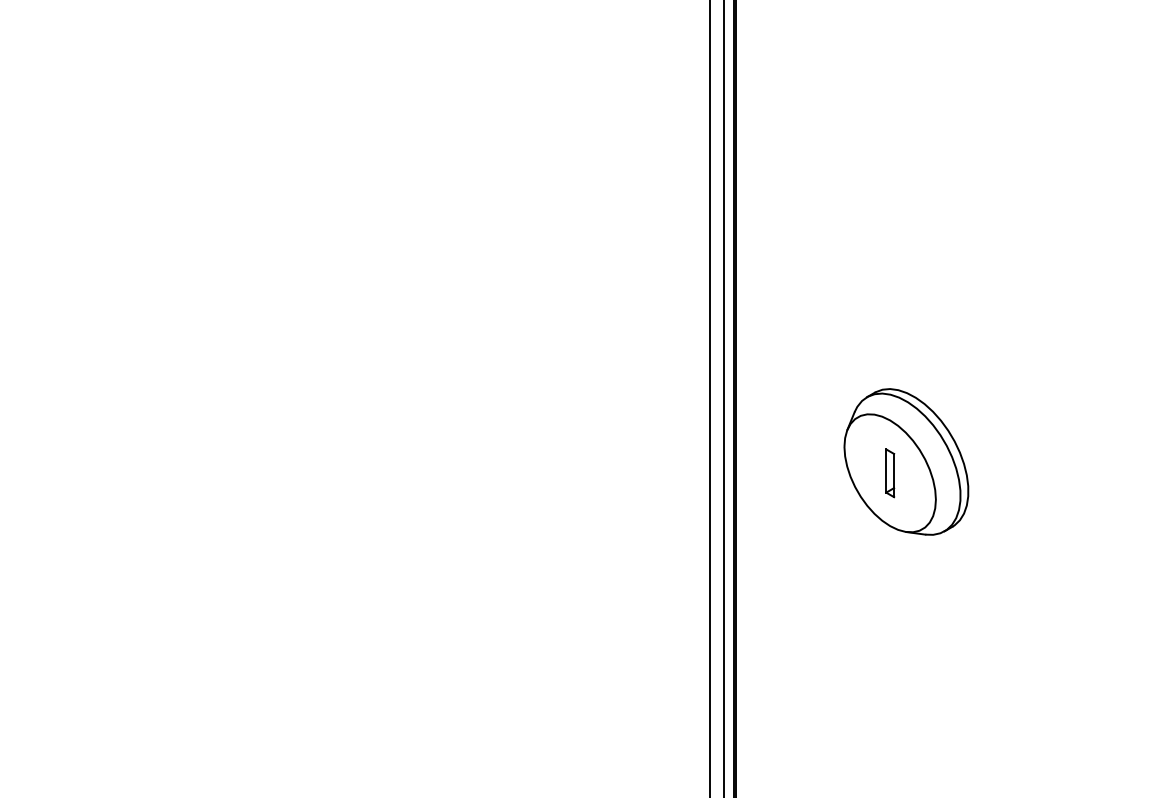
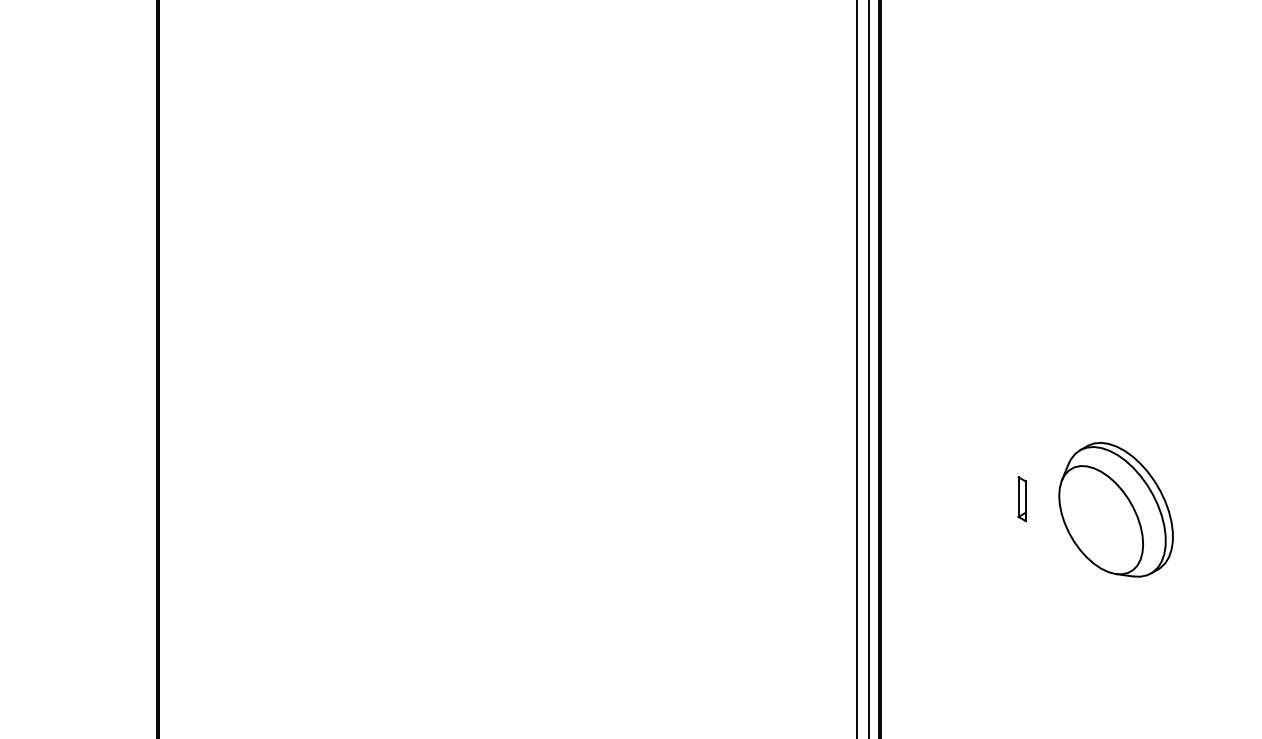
part: (905, 461) -> (1115, 509), moved

